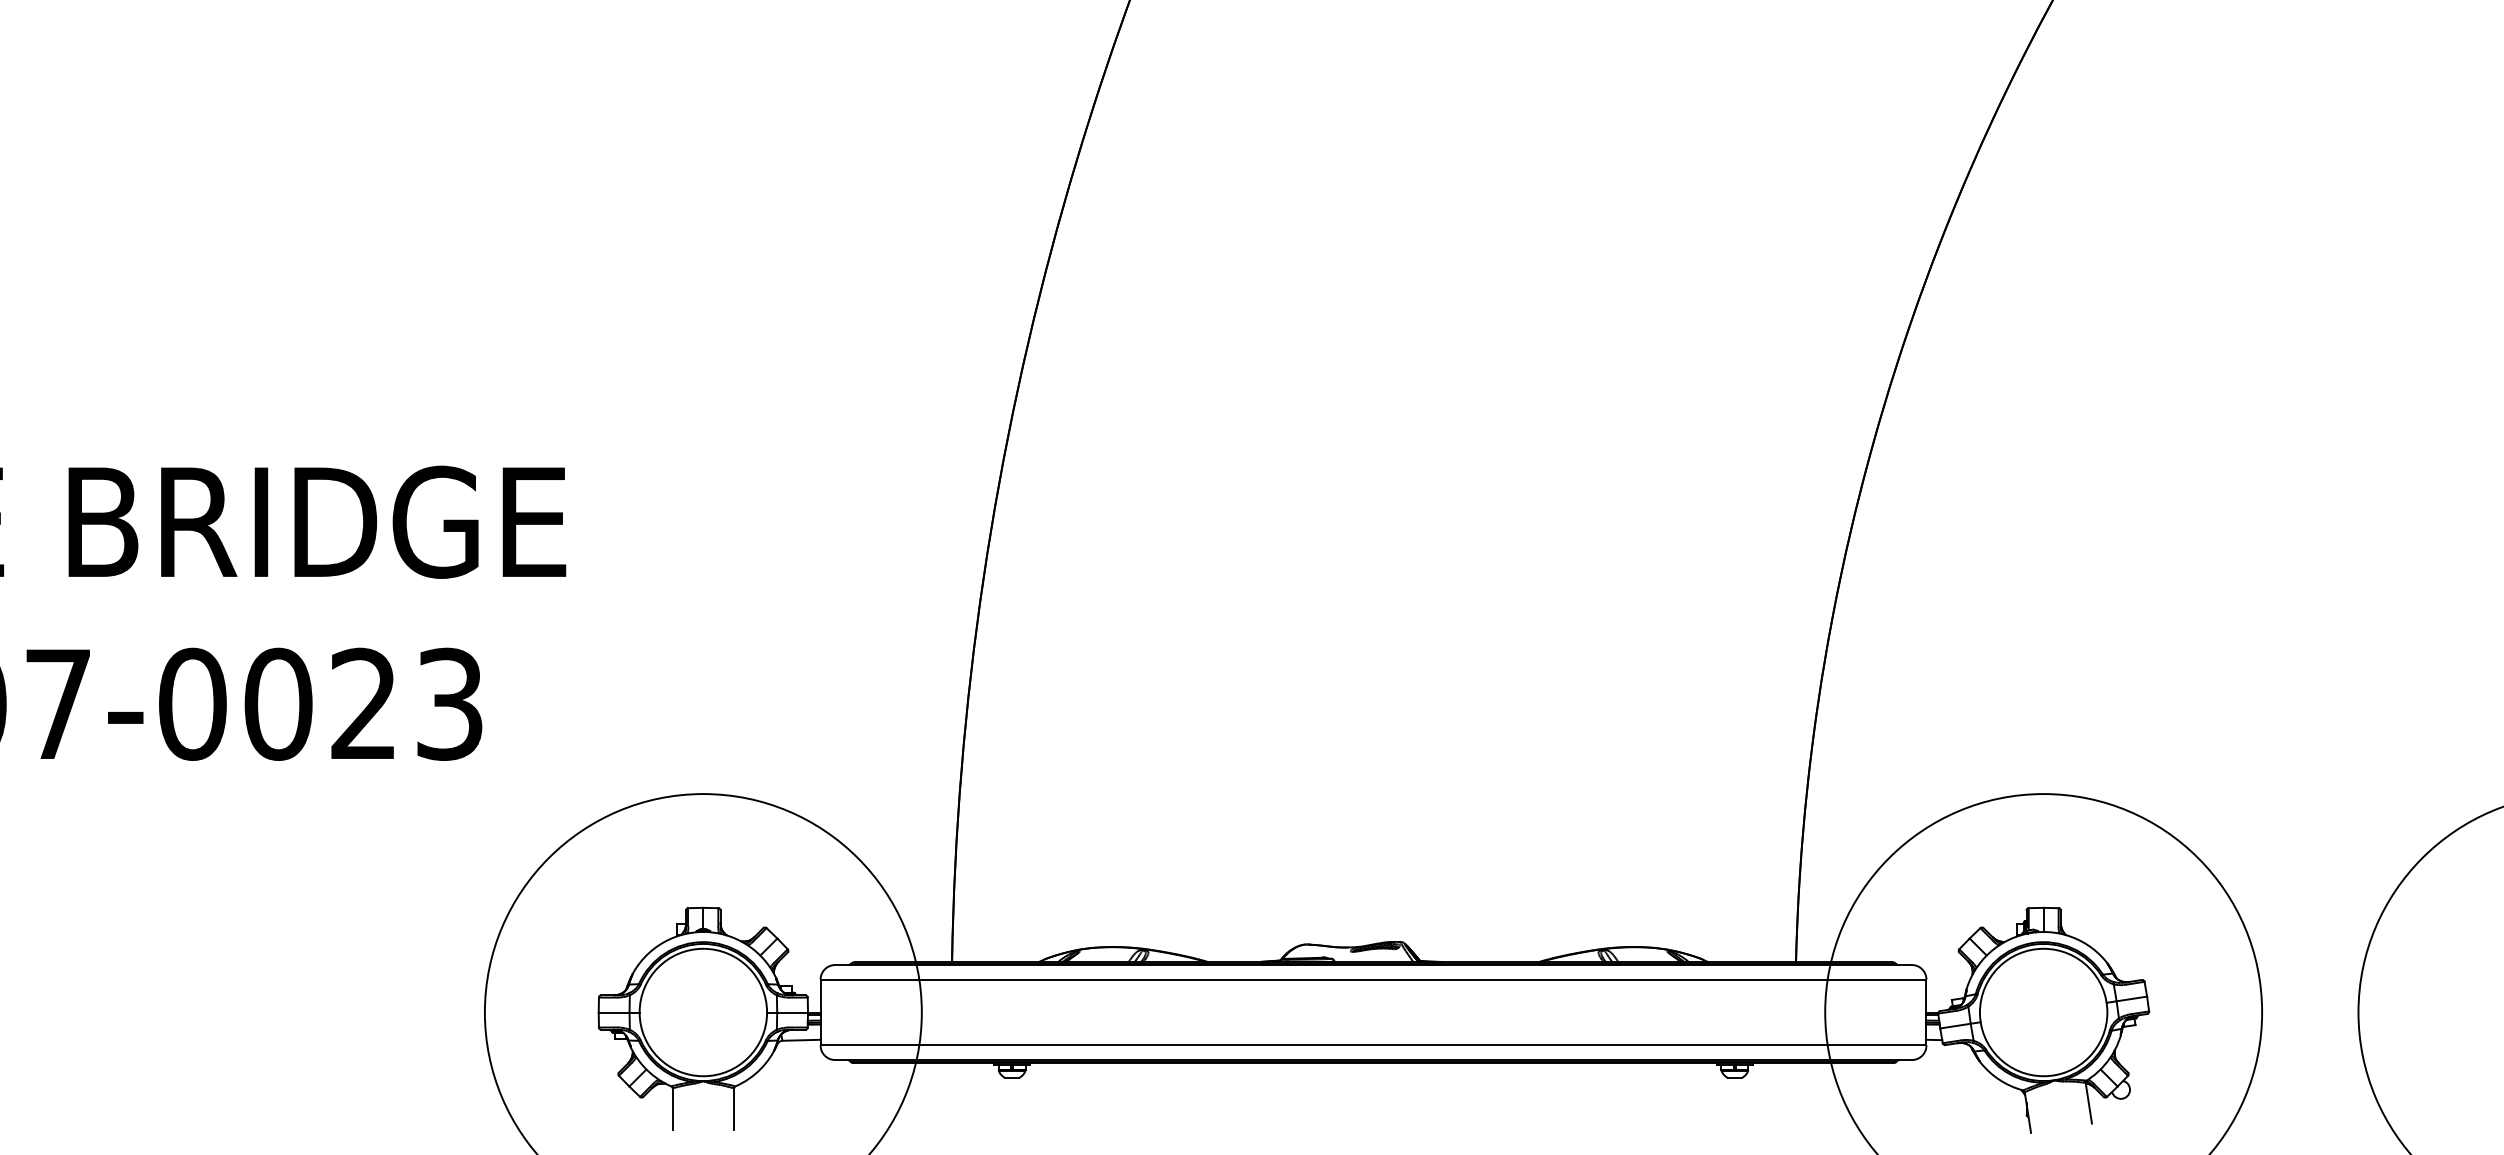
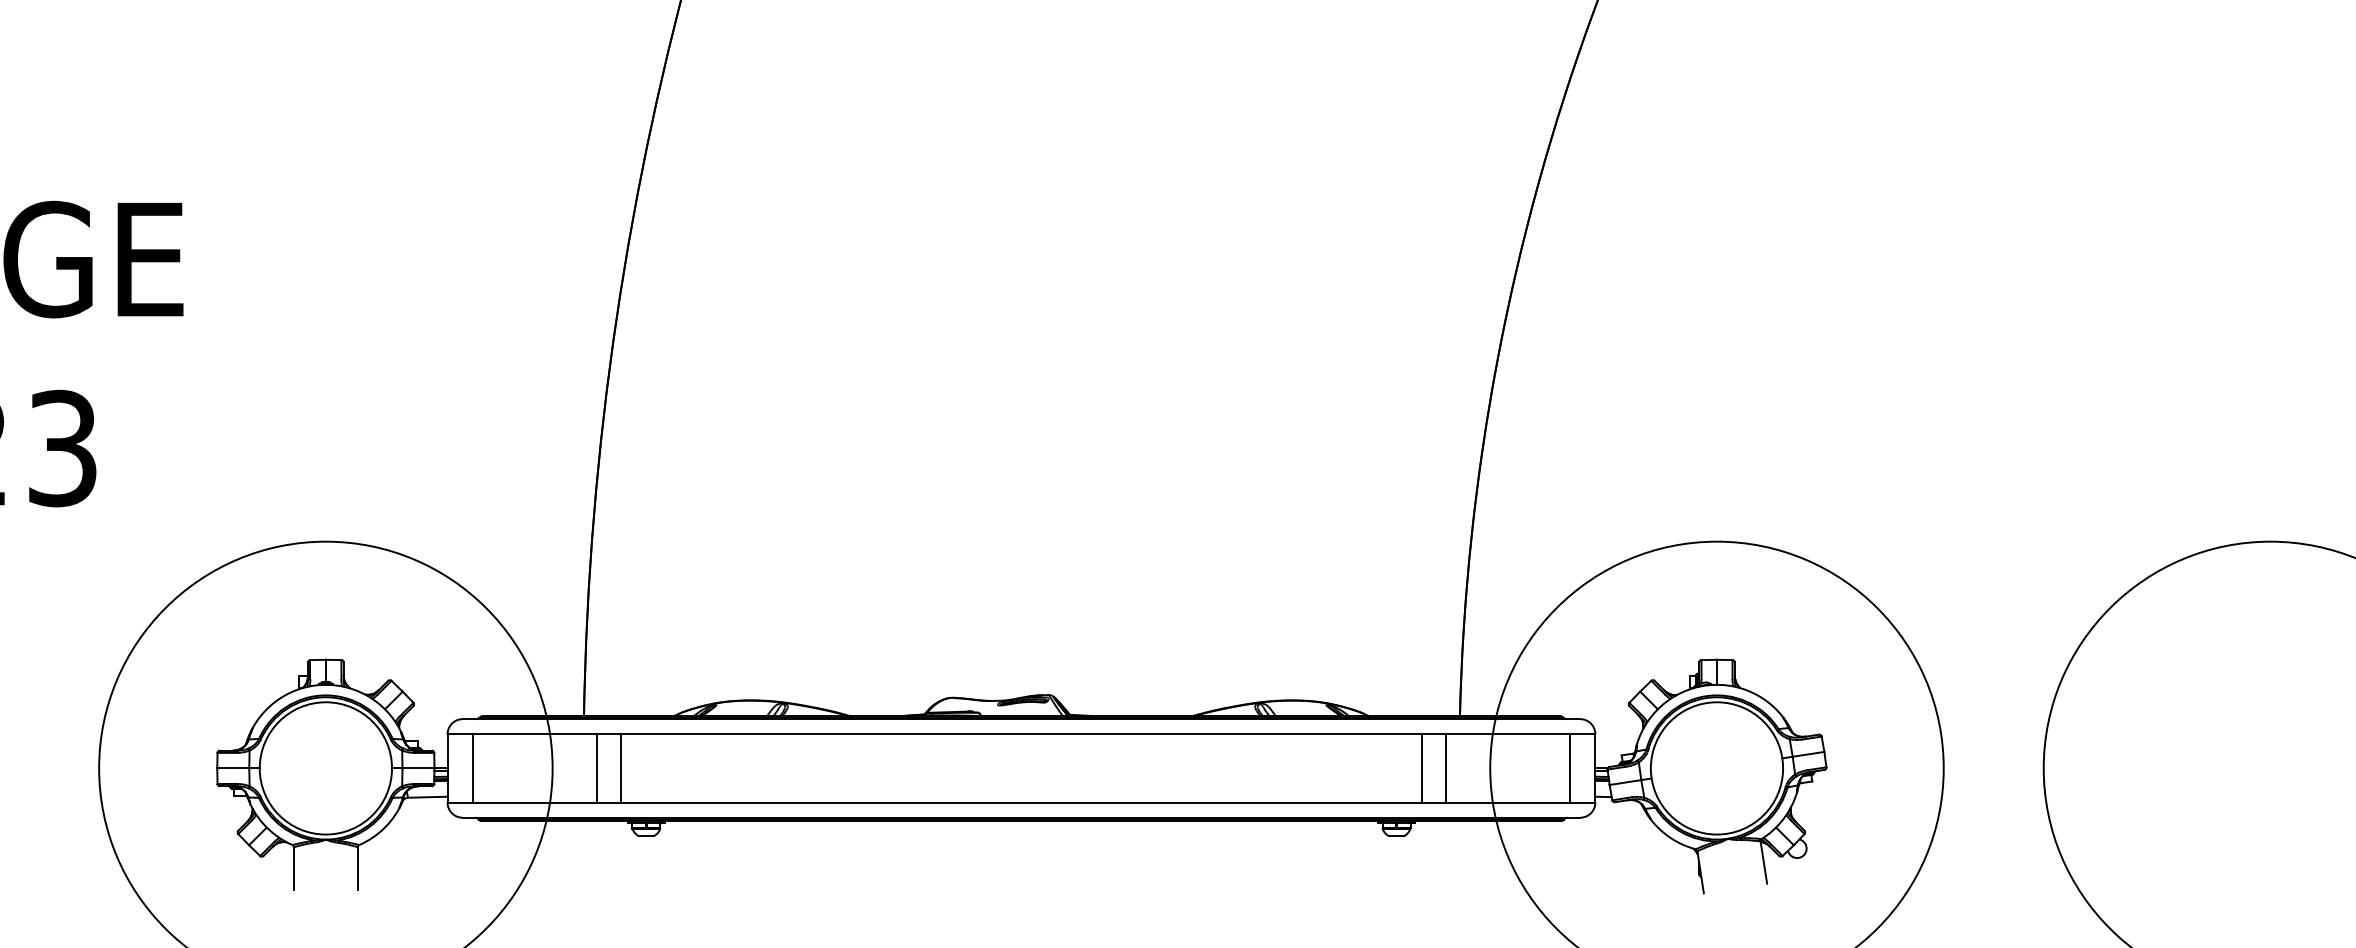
line: (845, 1012) -> (473, 768), added
line: (964, 1012) -> (596, 768), added
line: (987, 1012) -> (620, 768), added
line: (1759, 1012) -> (1422, 768), added
line: (1782, 1012) -> (1445, 768), added
line: (1901, 1012) -> (1569, 768), added

